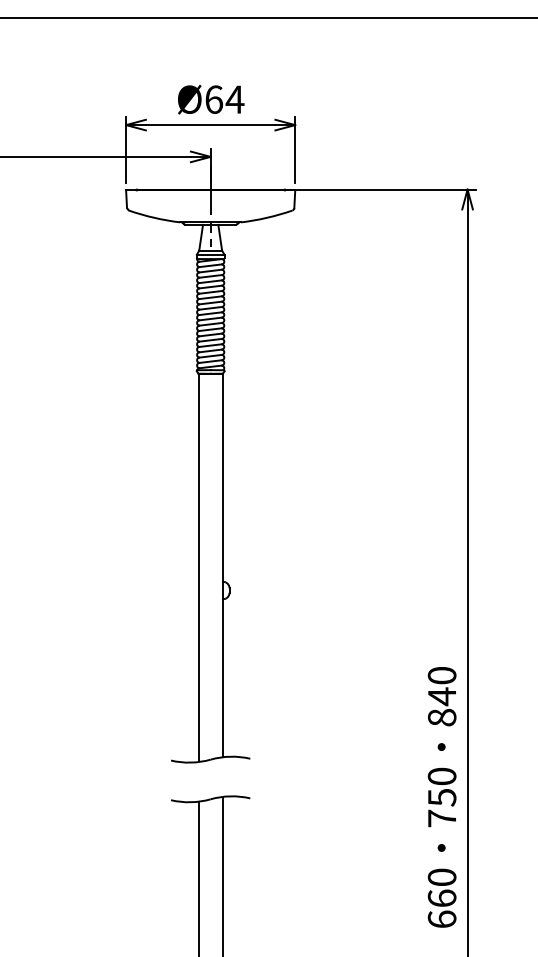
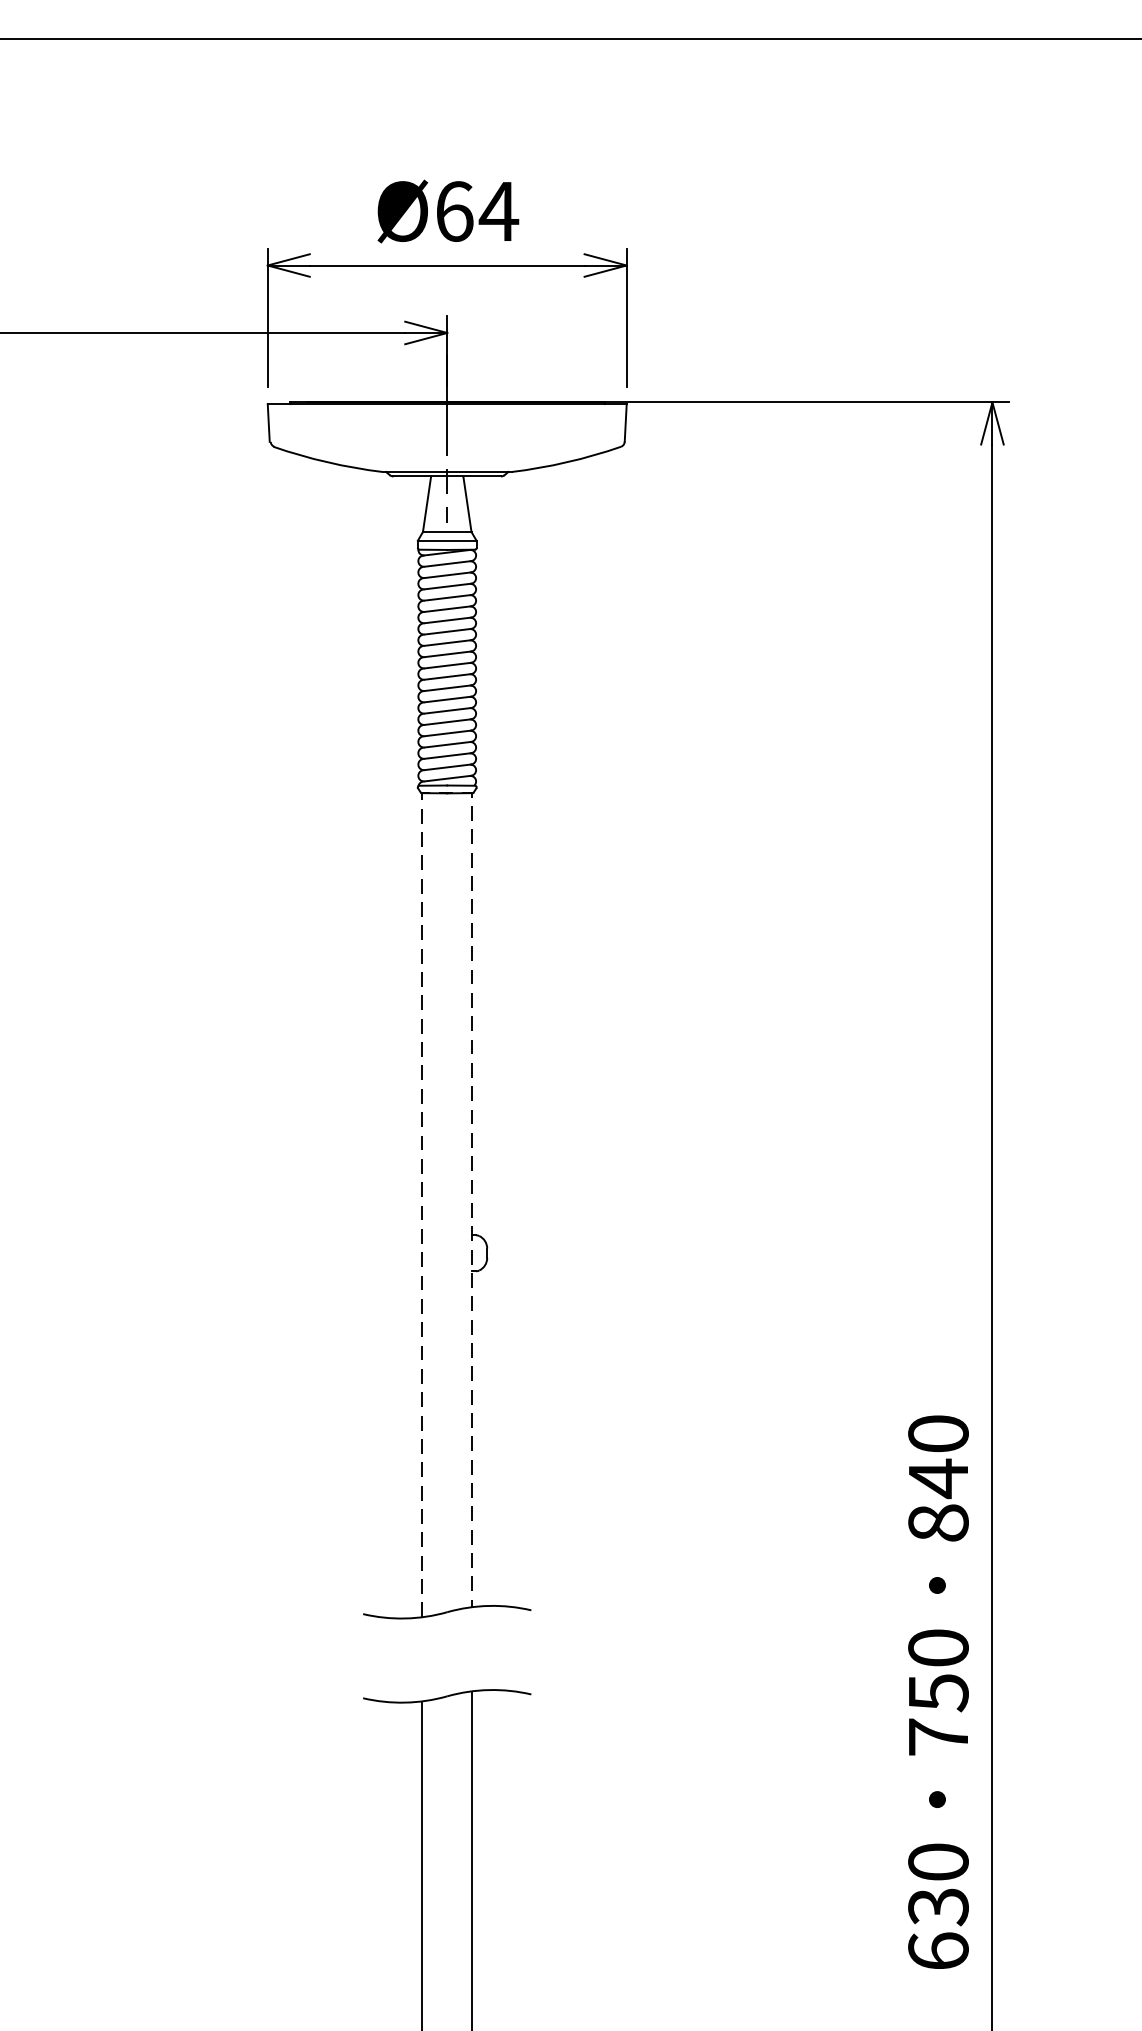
line: (208, 373) -> (442, 792), solid -> dashed
text: (441, 898) -> (937, 1906), 660 -> 630

